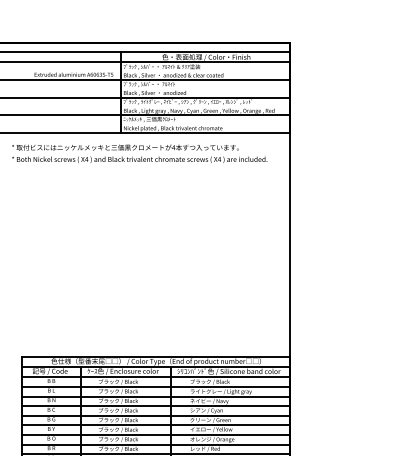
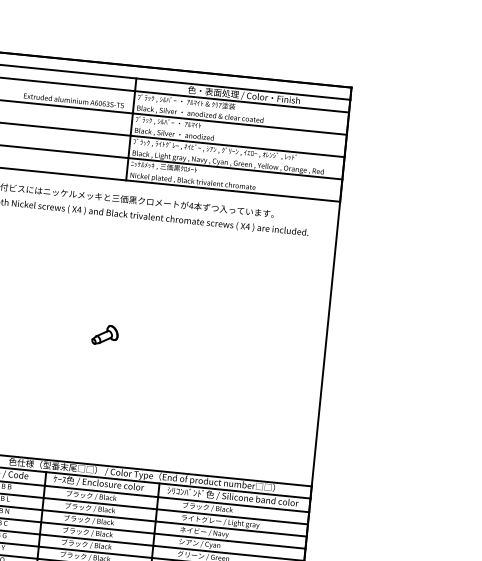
part: (116, 254) -> (105, 334), added

